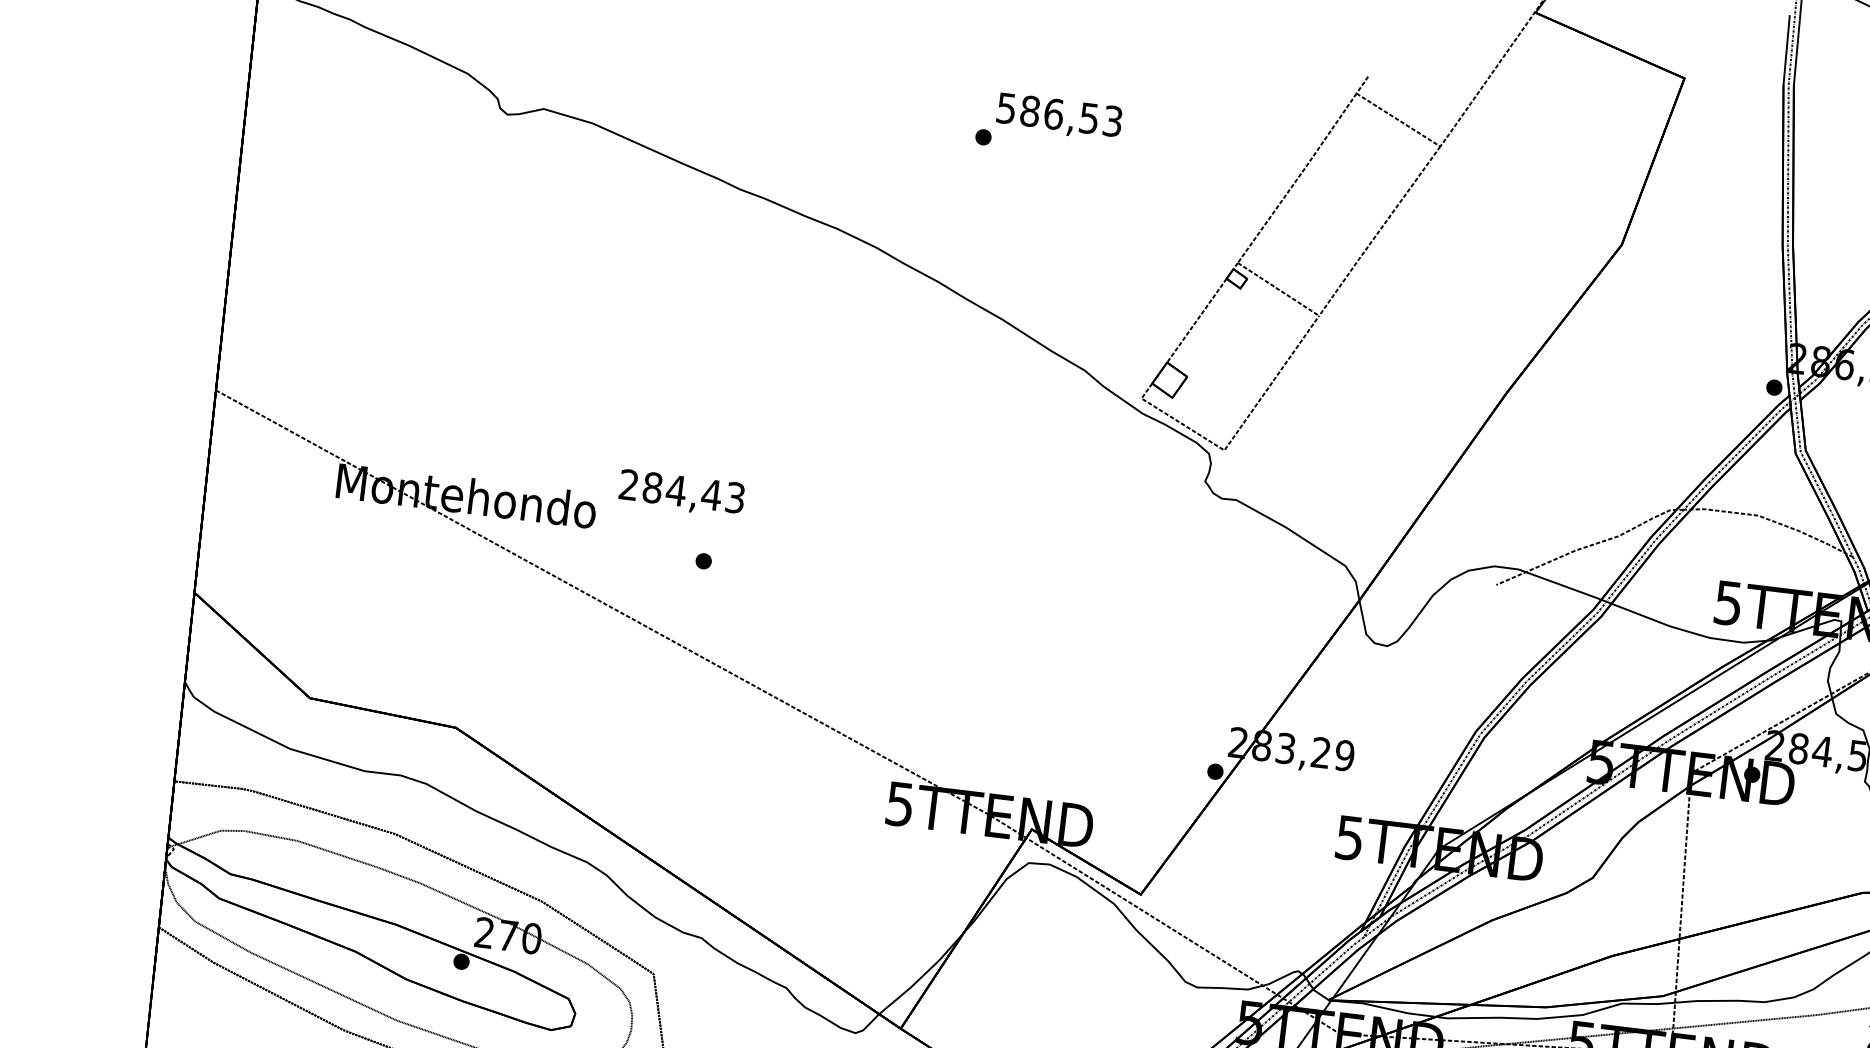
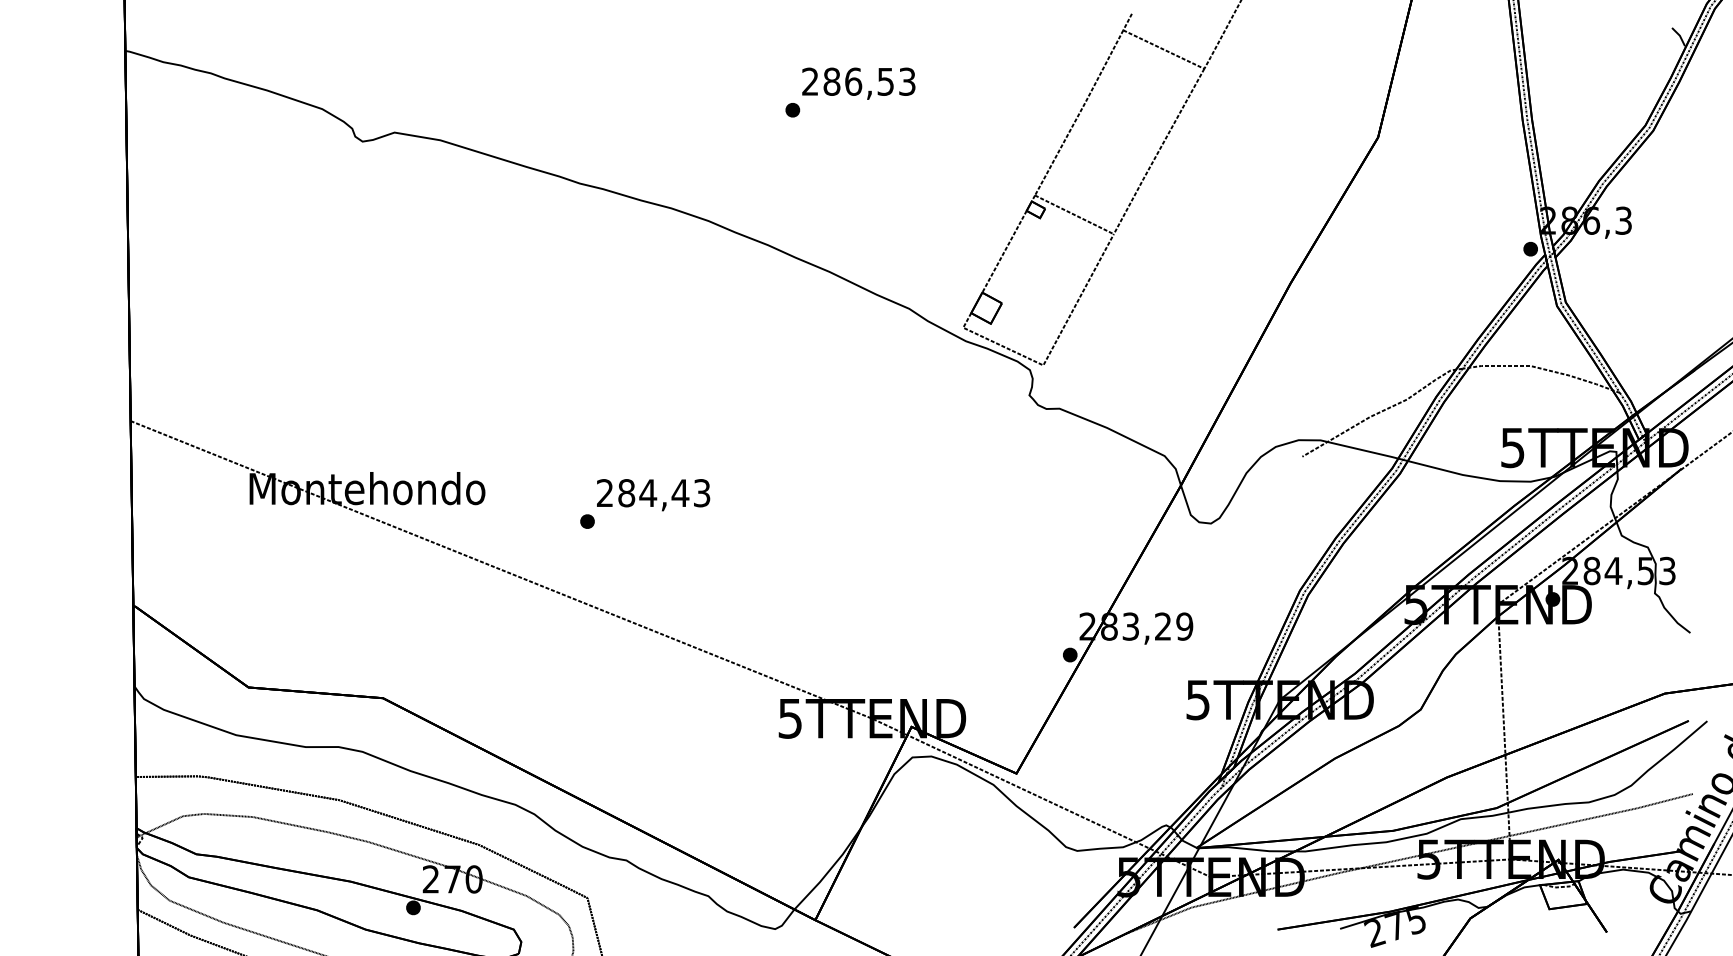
text: (1006, 108) -> (810, 81), 586,53 -> 286,53
text: (681, 493) -> (653, 495), moved

